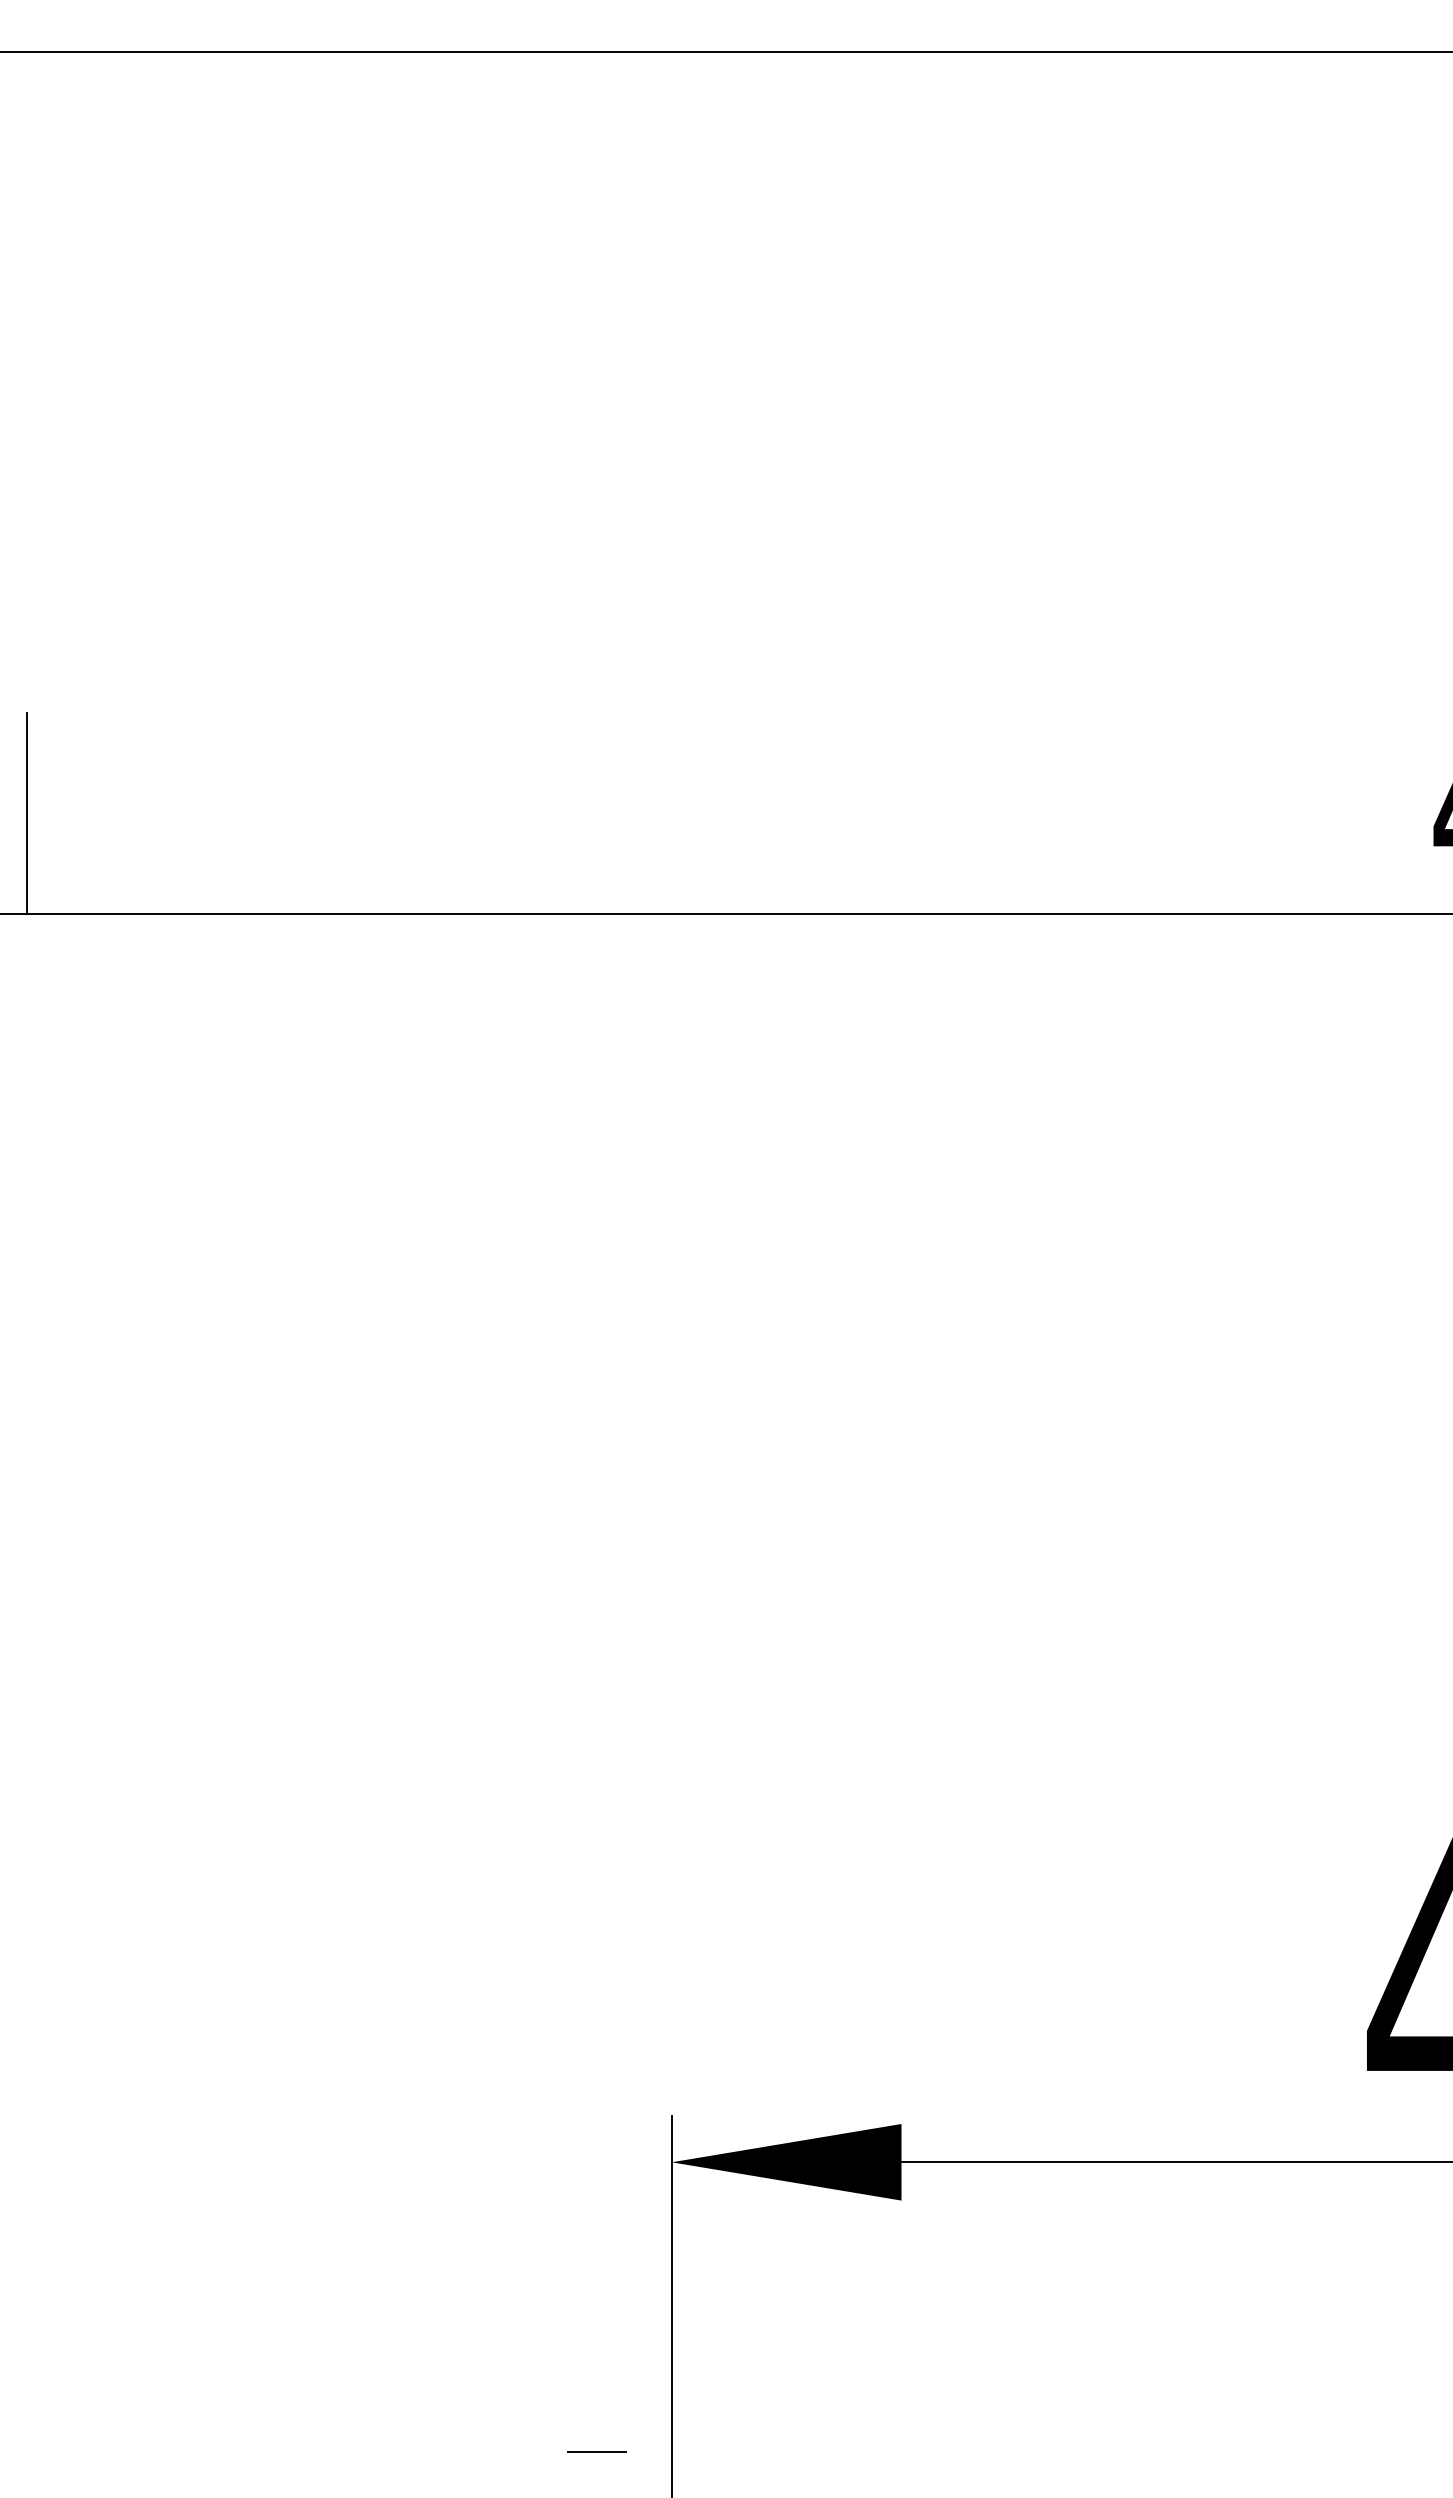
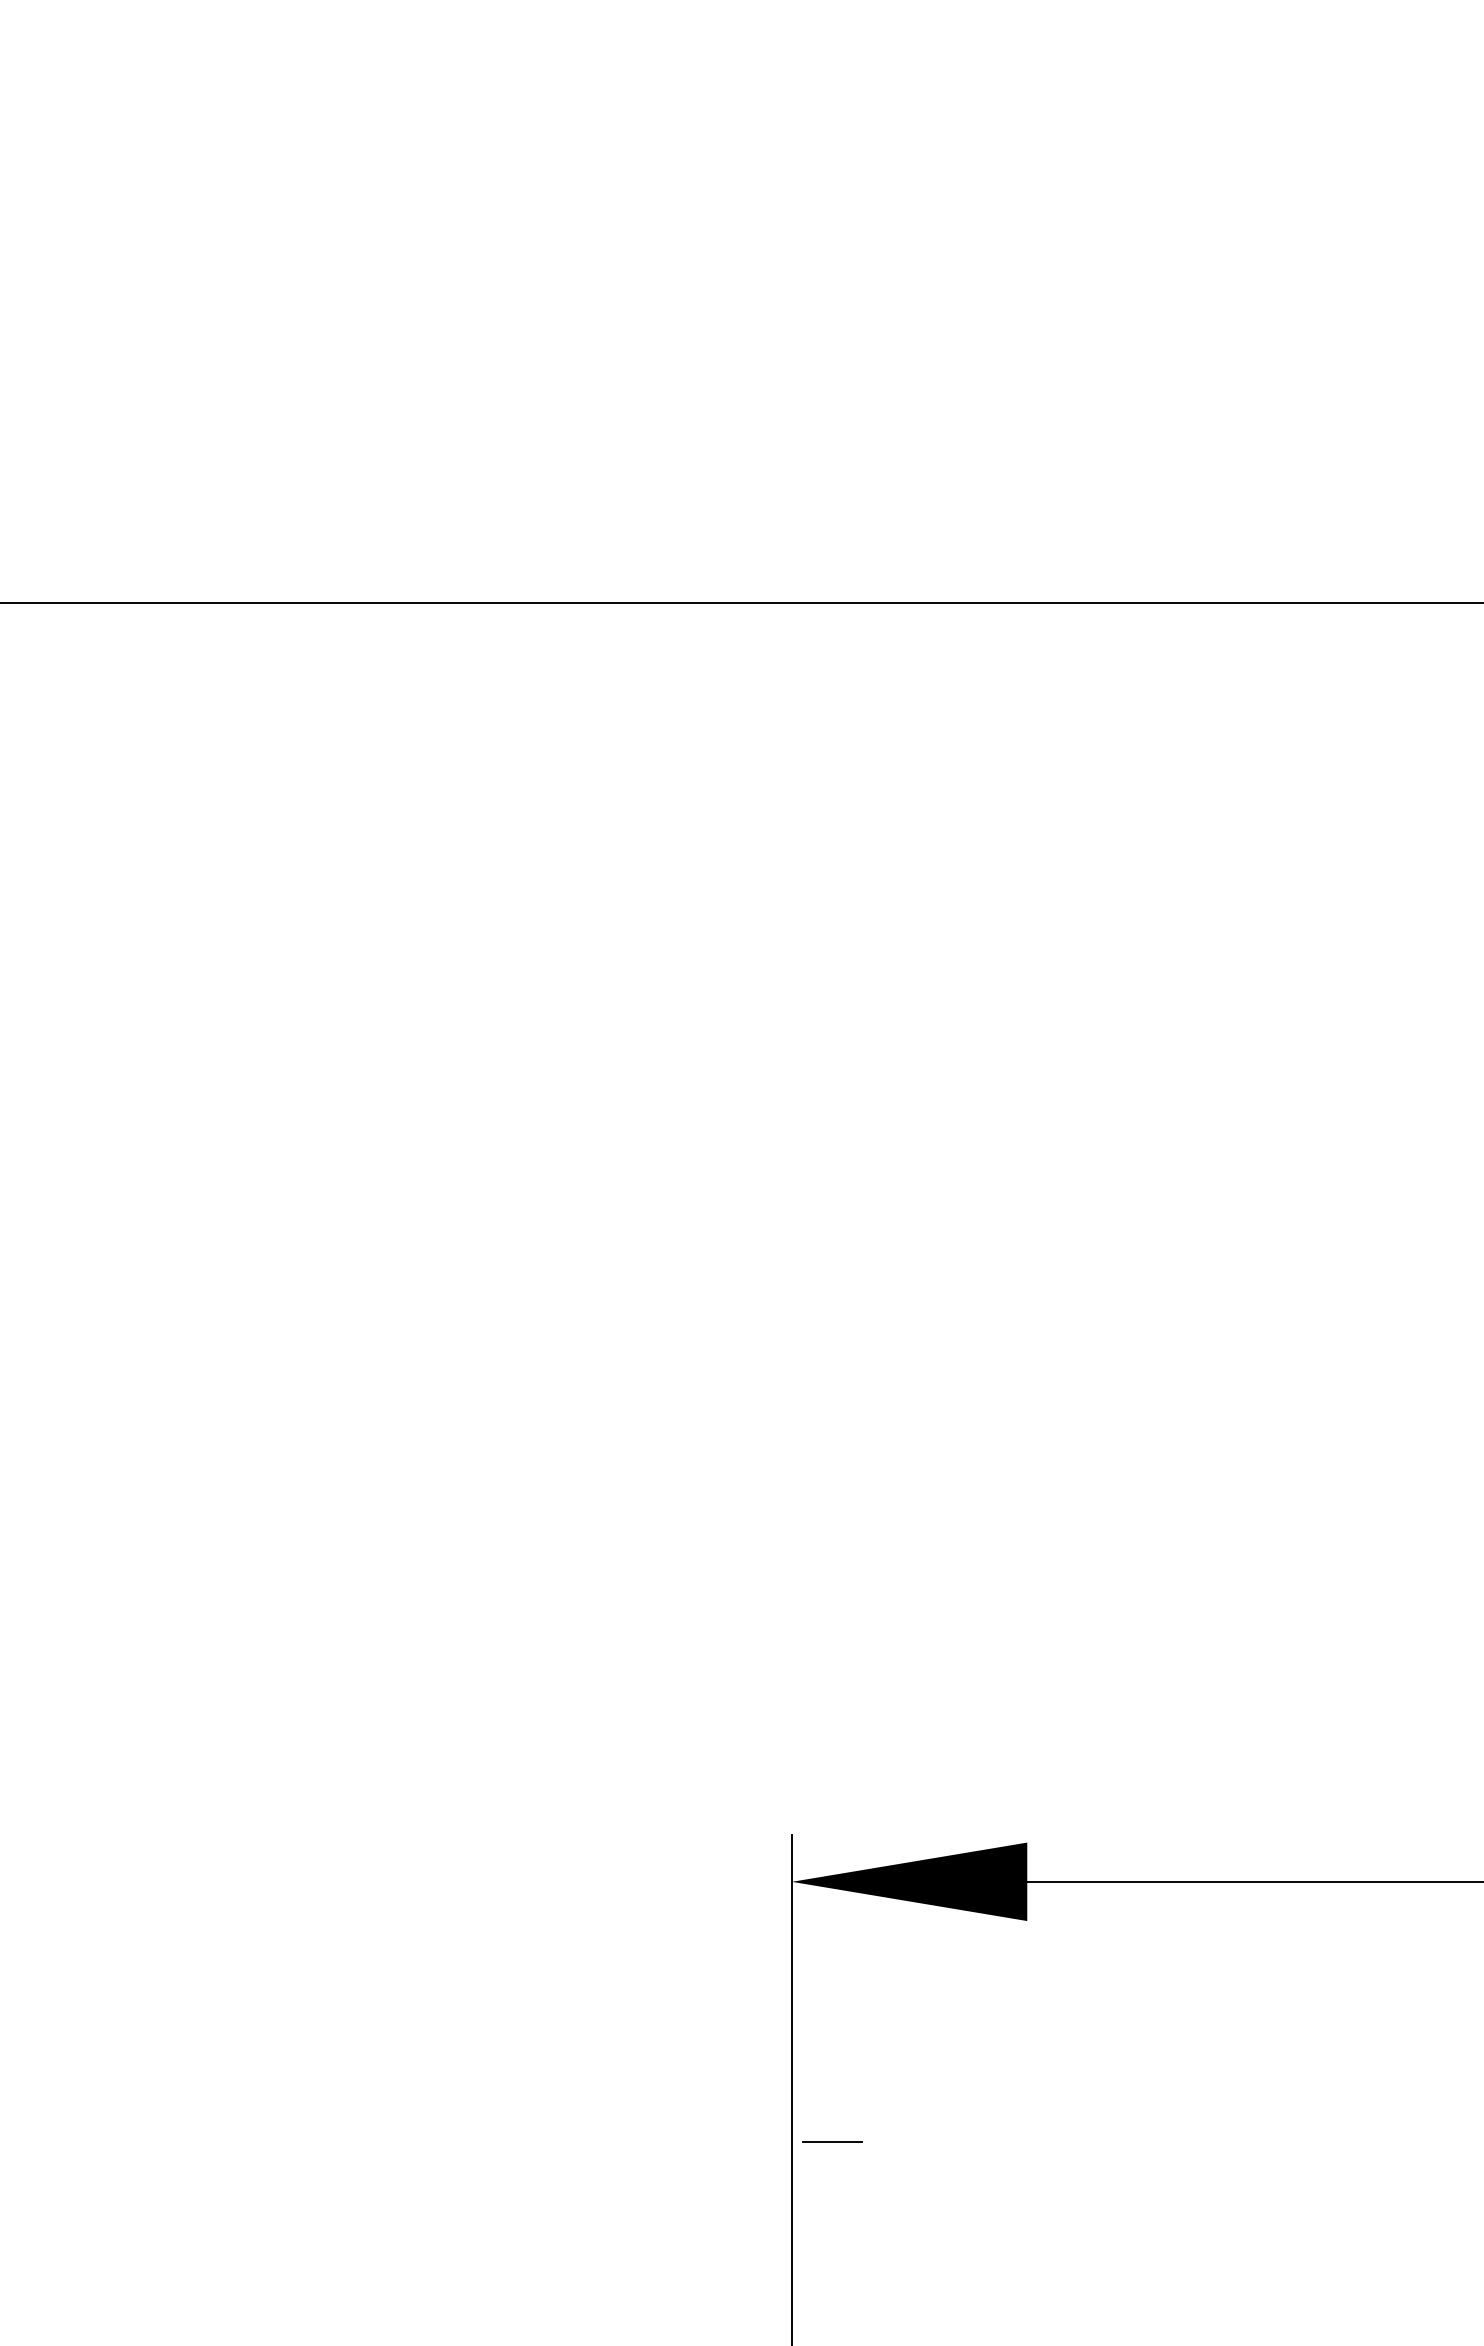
line: (27, 812) -> (132, 499), removed
line: (596, 2451) -> (831, 2141), moved

